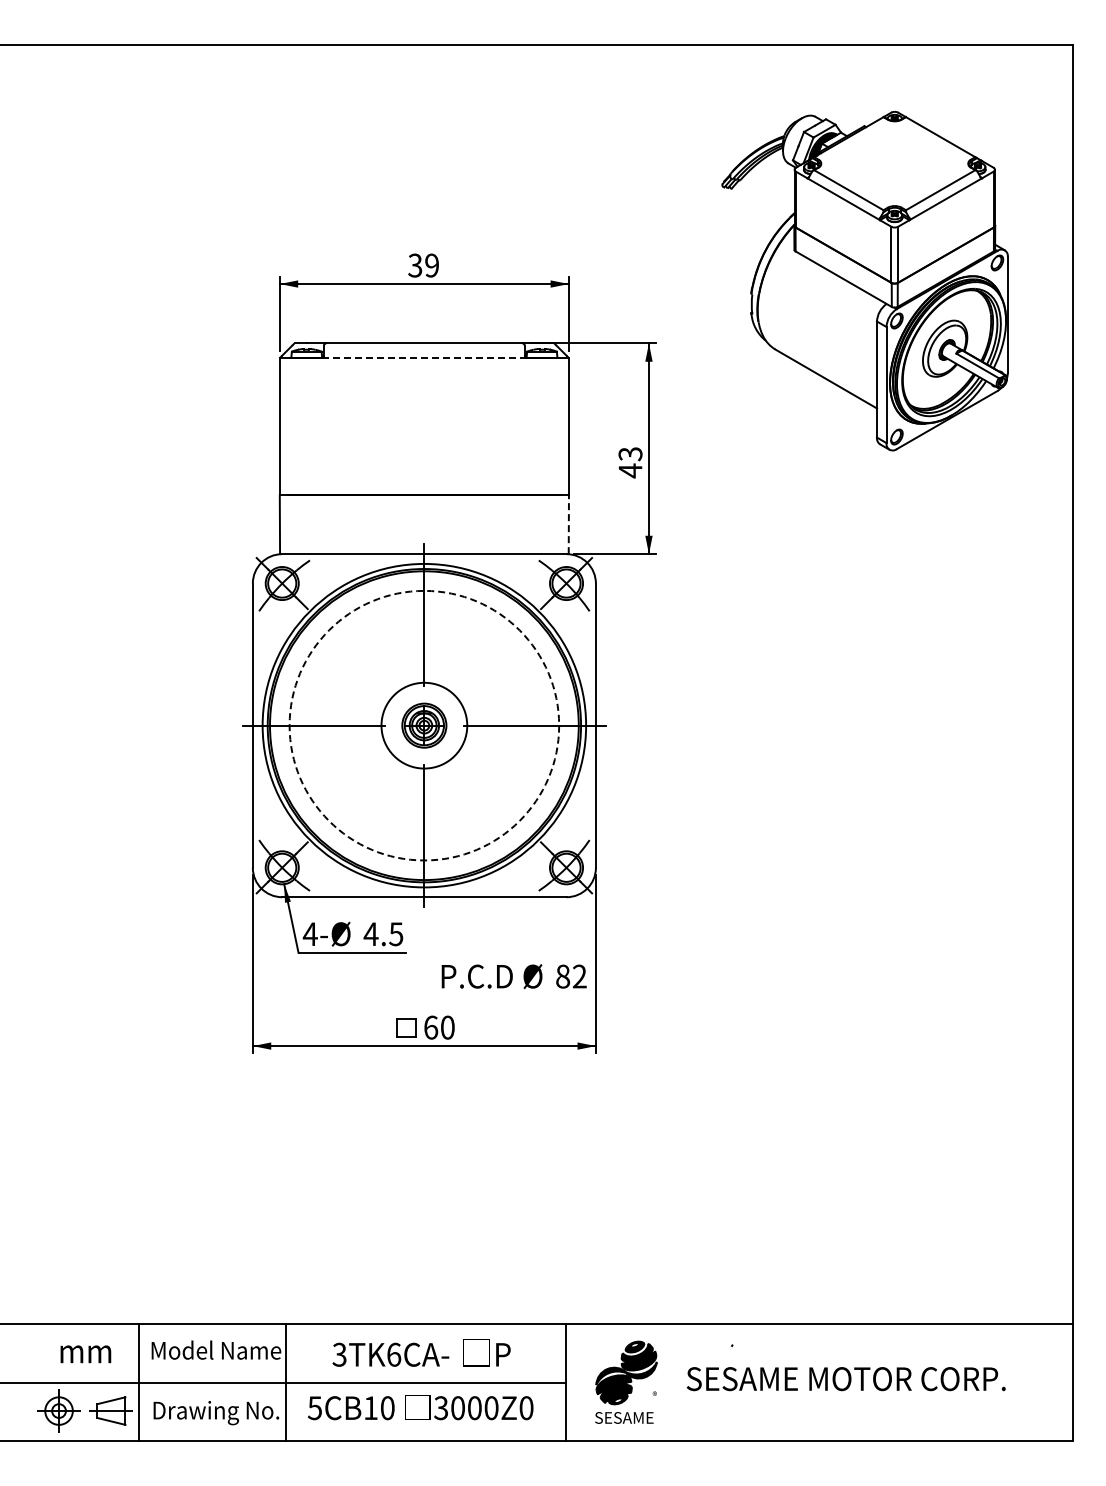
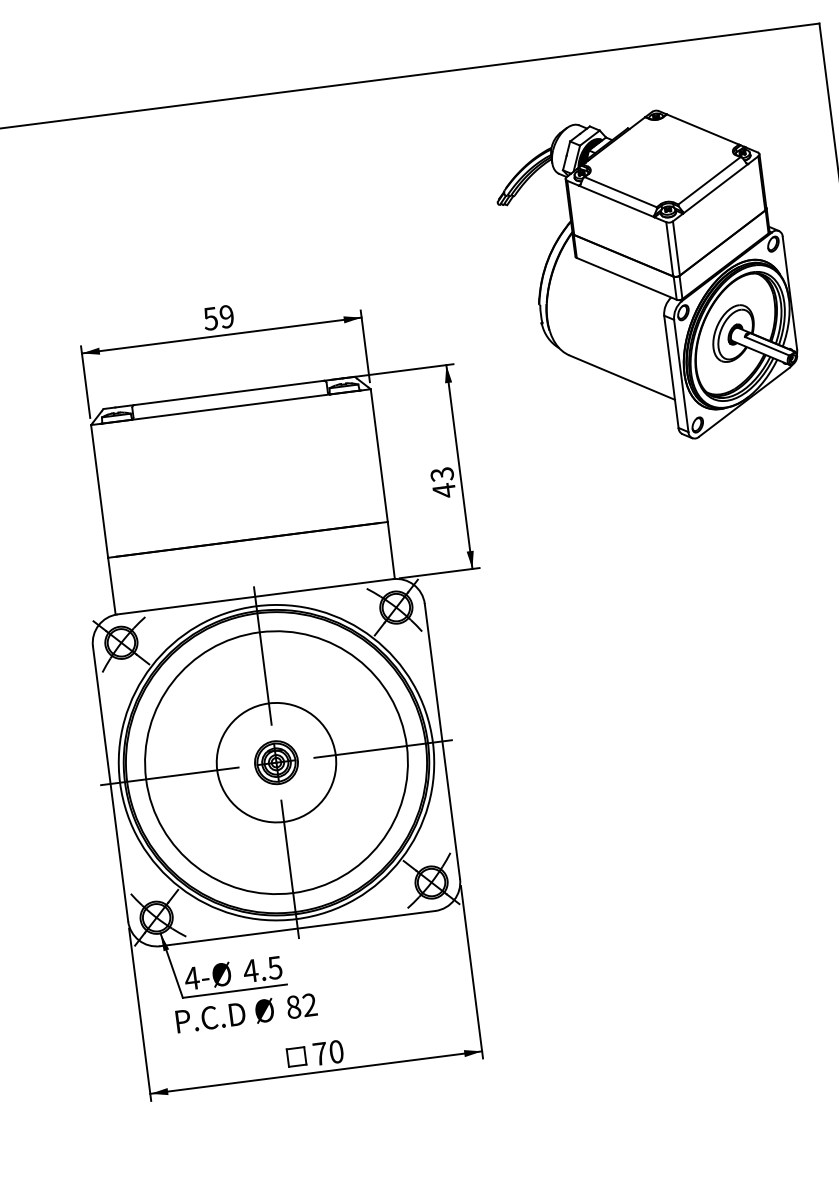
text: (415, 265) -> (210, 318), 39 -> 59
line: (424, 358) -> (231, 407), dashed -> solid
line: (568, 524) -> (390, 550), dashed -> solid
circle: (424, 725) -> (276, 762), dashed -> solid
circle: (424, 725) -> (276, 762), size x1.43
text: (513, 976) -> (245, 1013), moved
text: (431, 1027) -> (320, 1053), 60 -> 70

